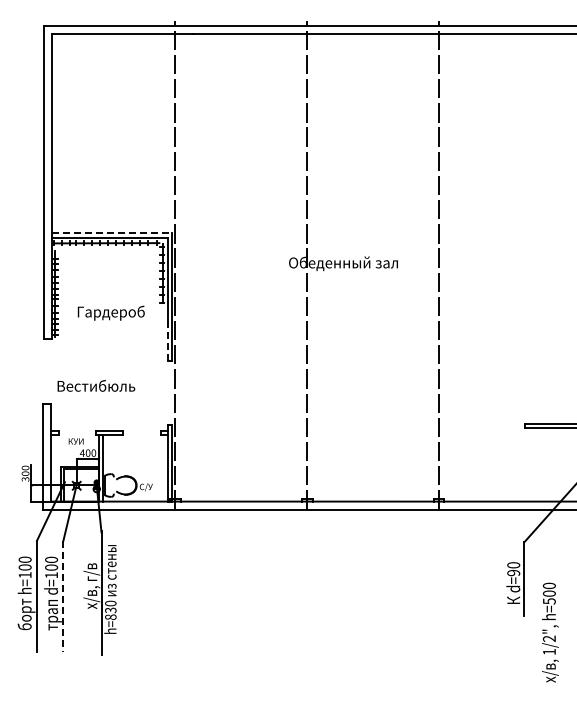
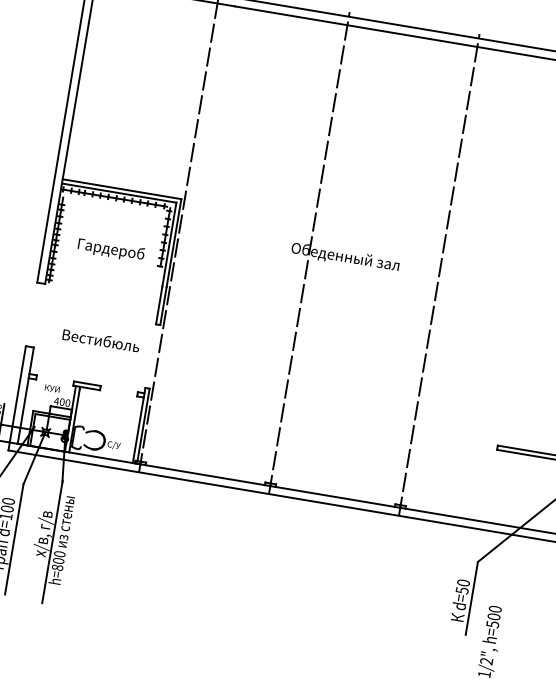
line: (112, 233) -> (122, 189), dashed -> solid
text: (110, 312) -> (110, 249), moved
line: (167, 341) -> (158, 305), dashed -> solid
text: (96, 385) -> (101, 340), moved
text: (513, 573) -> (461, 591), d=90 -> d=50
line: (63, 596) -> (14, 539), dashed -> solid
text: (110, 610) -> (58, 561), h=830 -> h=800

